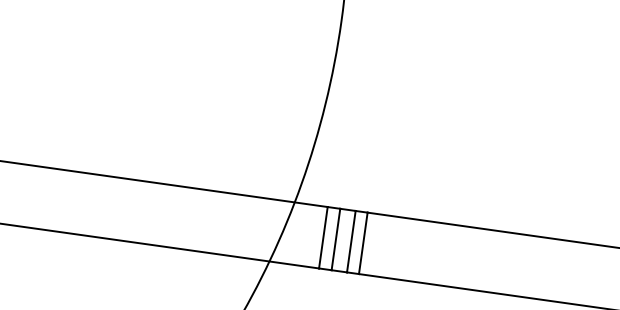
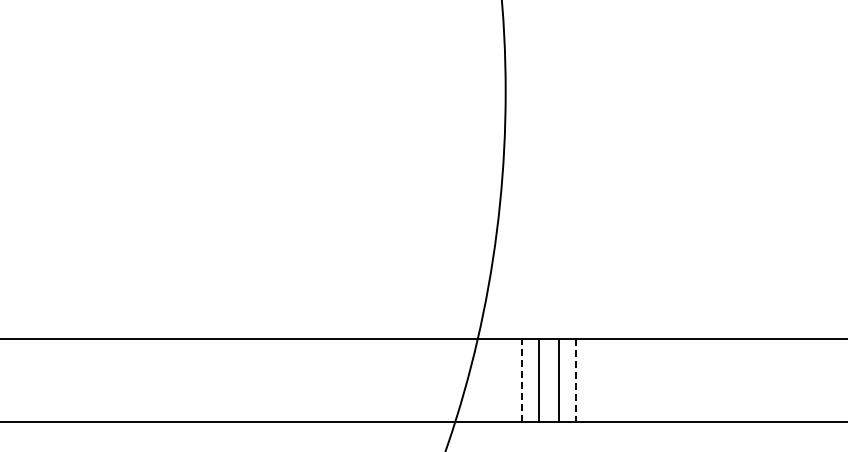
line: (323, 237) -> (521, 380), solid -> dashed
line: (363, 244) -> (575, 381), solid -> dashed

